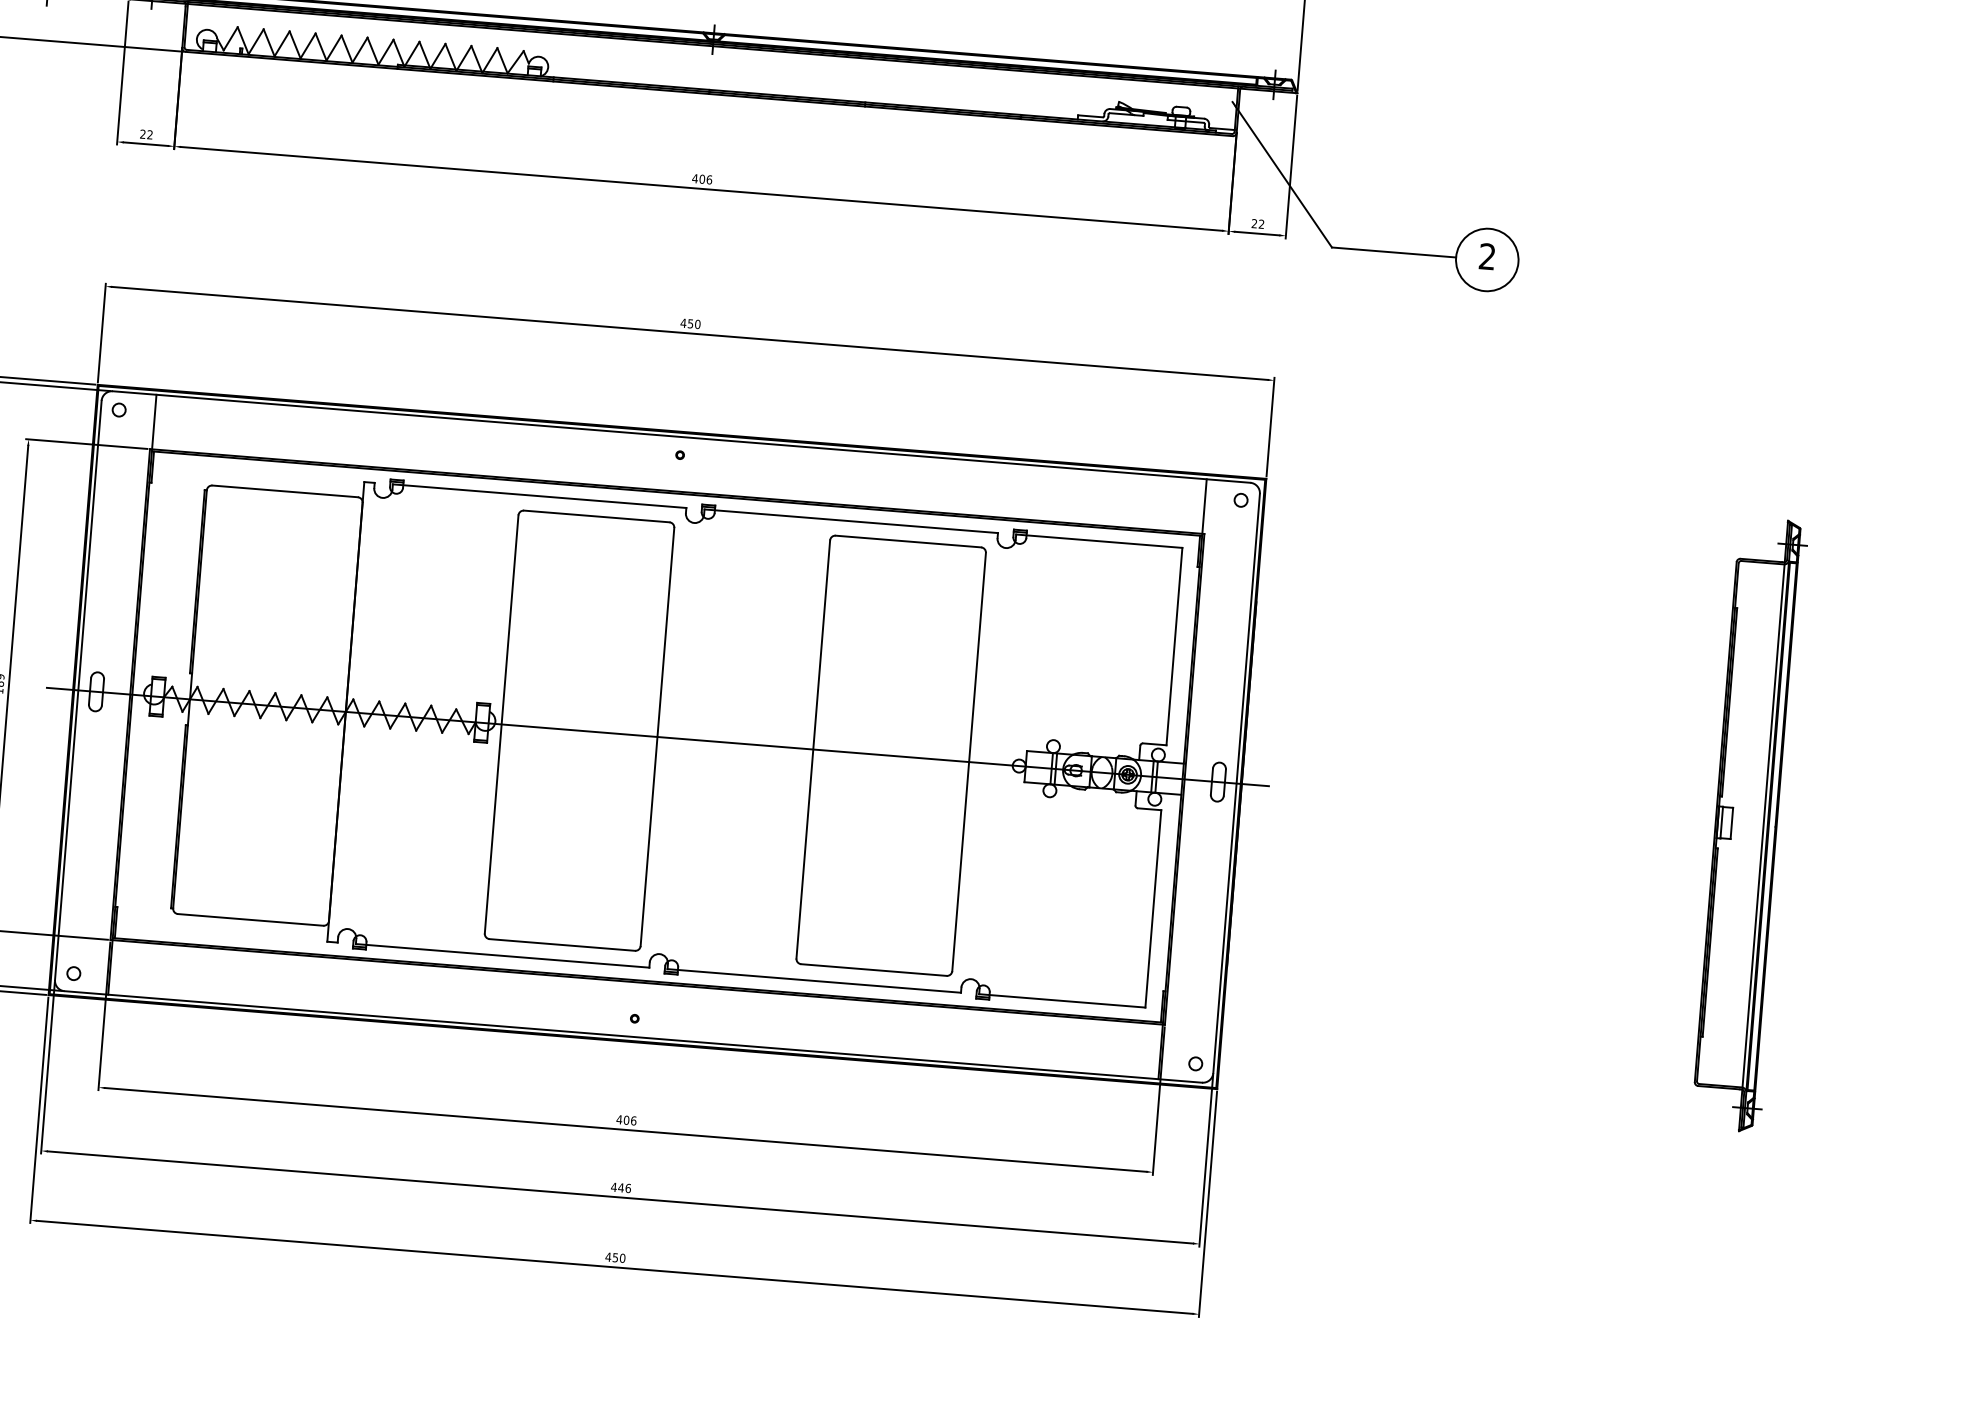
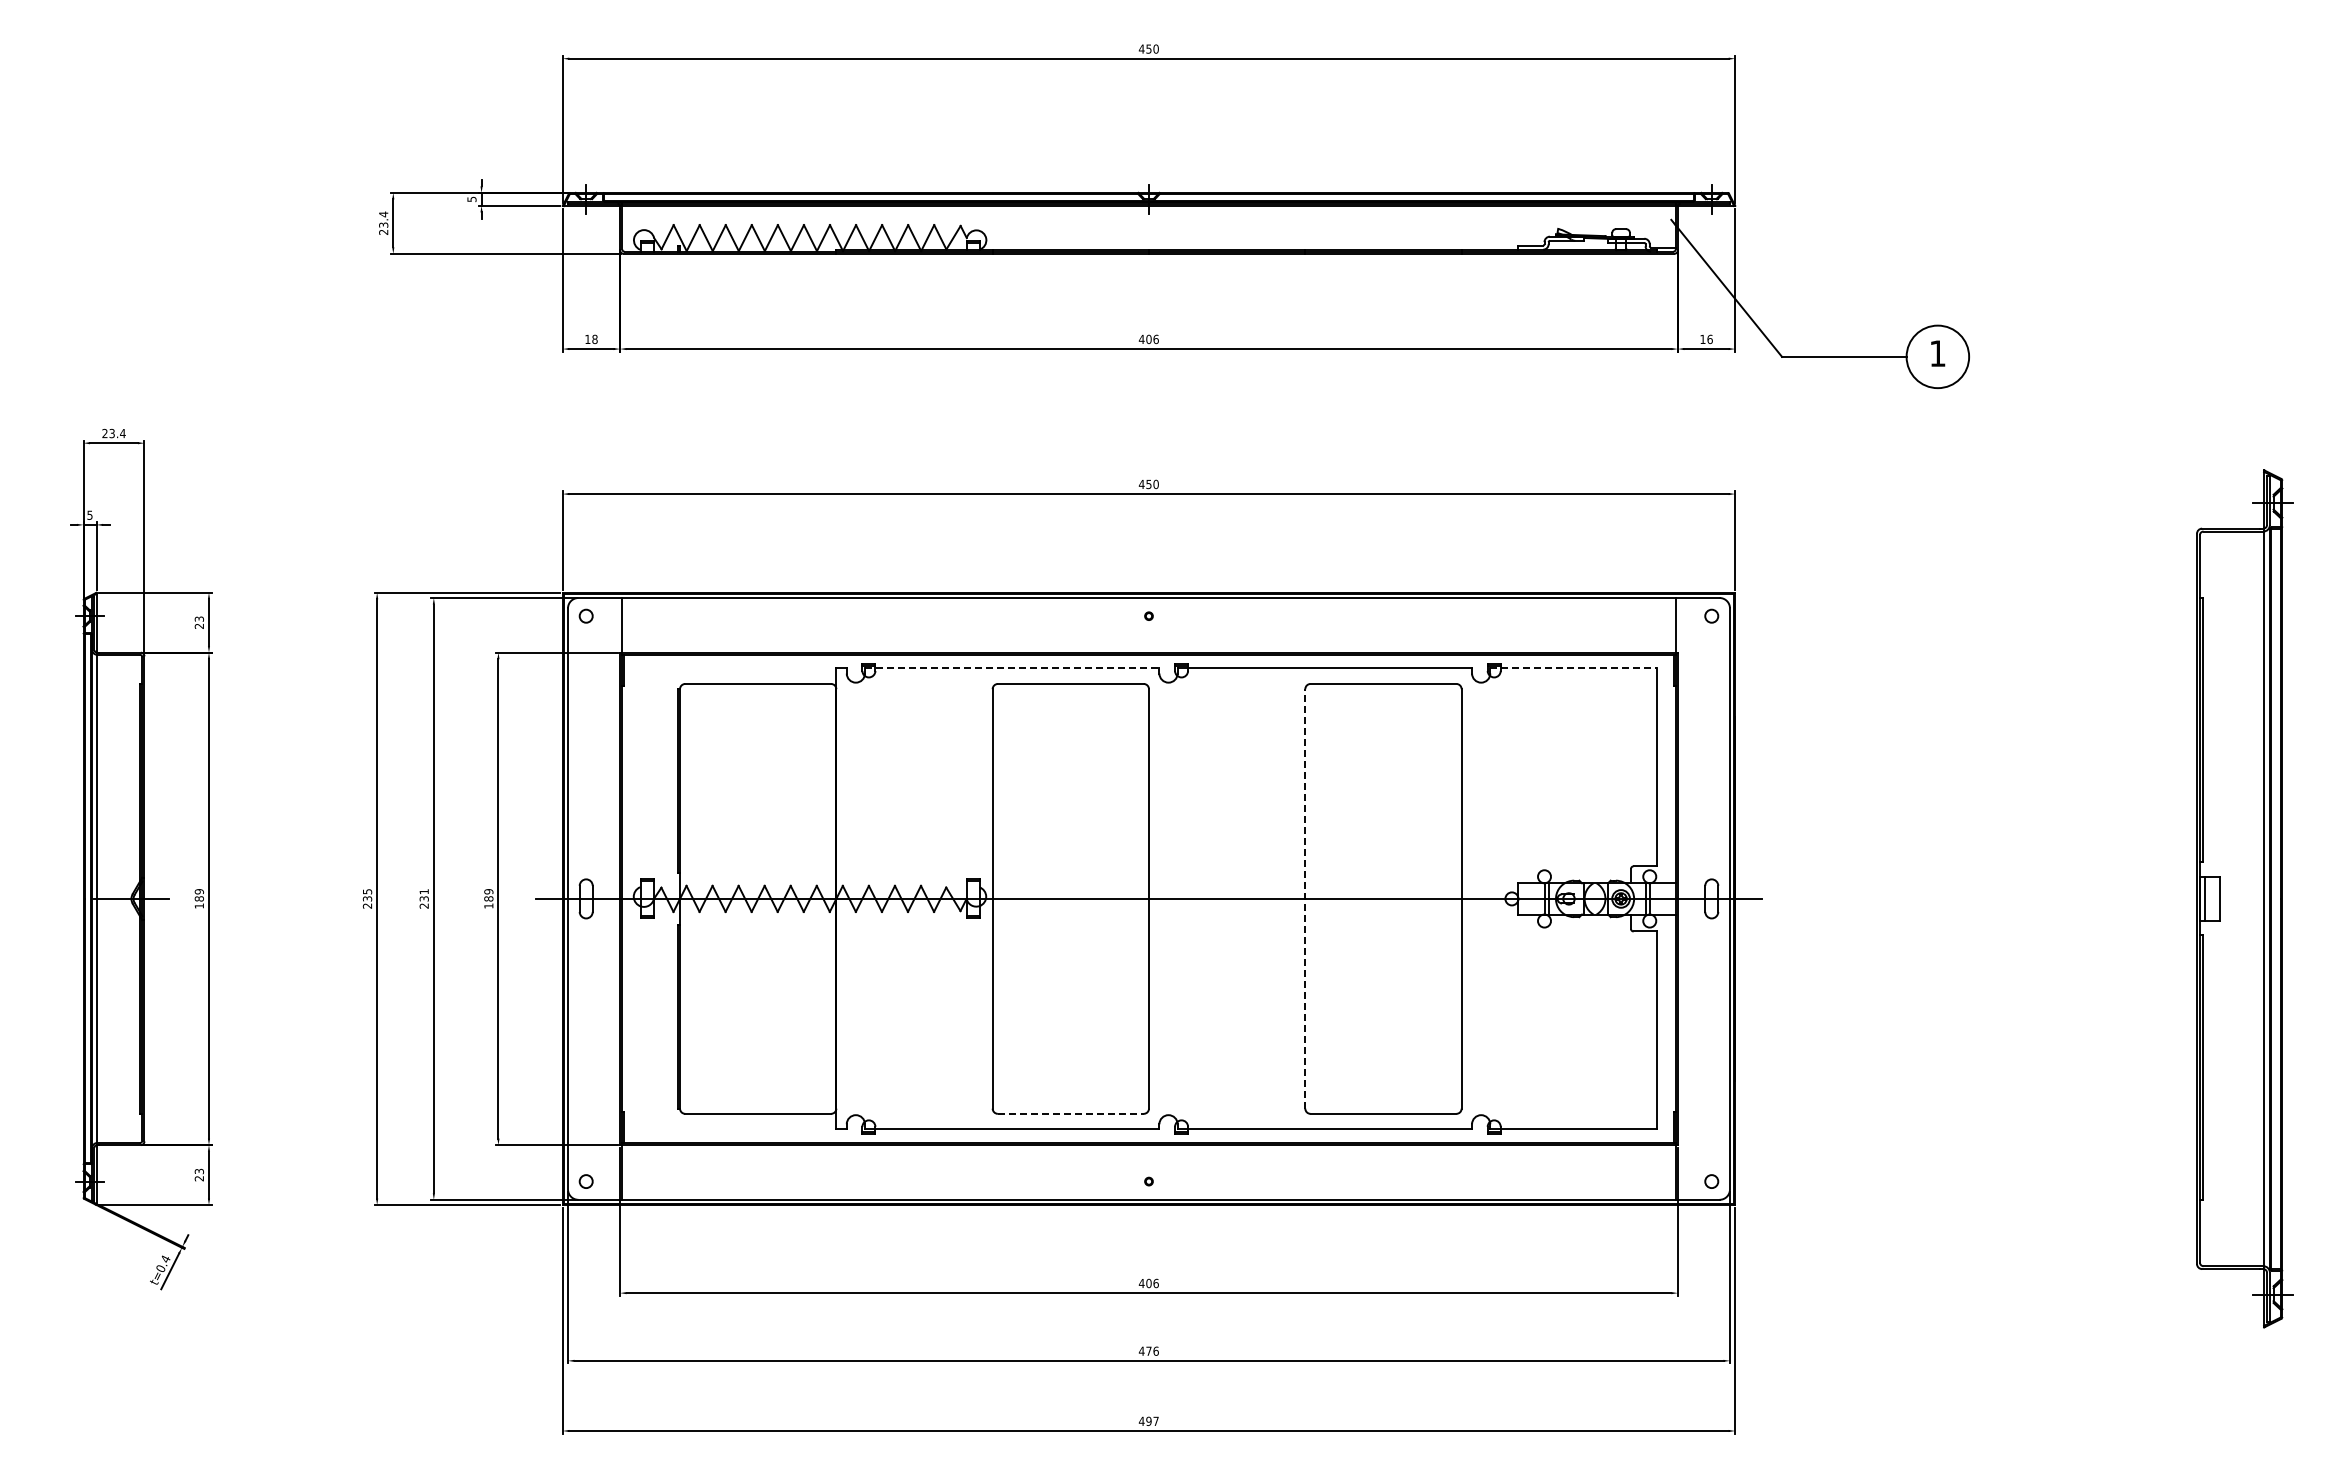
text: (146, 134) -> (591, 339), 22 -> 18
text: (1258, 224) -> (1706, 339), 22 -> 16
text: (1487, 256) -> (1937, 353), 2 -> 1
line: (539, 496) -> (1012, 668), solid -> dashed
line: (1100, 541) -> (1574, 668), solid -> dashed
line: (813, 749) -> (1305, 898), solid -> dashed
part: (1749, 824) -> (2244, 898), size x1.4
line: (562, 944) -> (1070, 1113), solid -> dashed
text: (620, 1187) -> (1148, 1350), 446 -> 476
text: (619, 1257) -> (1152, 1420), 450 -> 497

